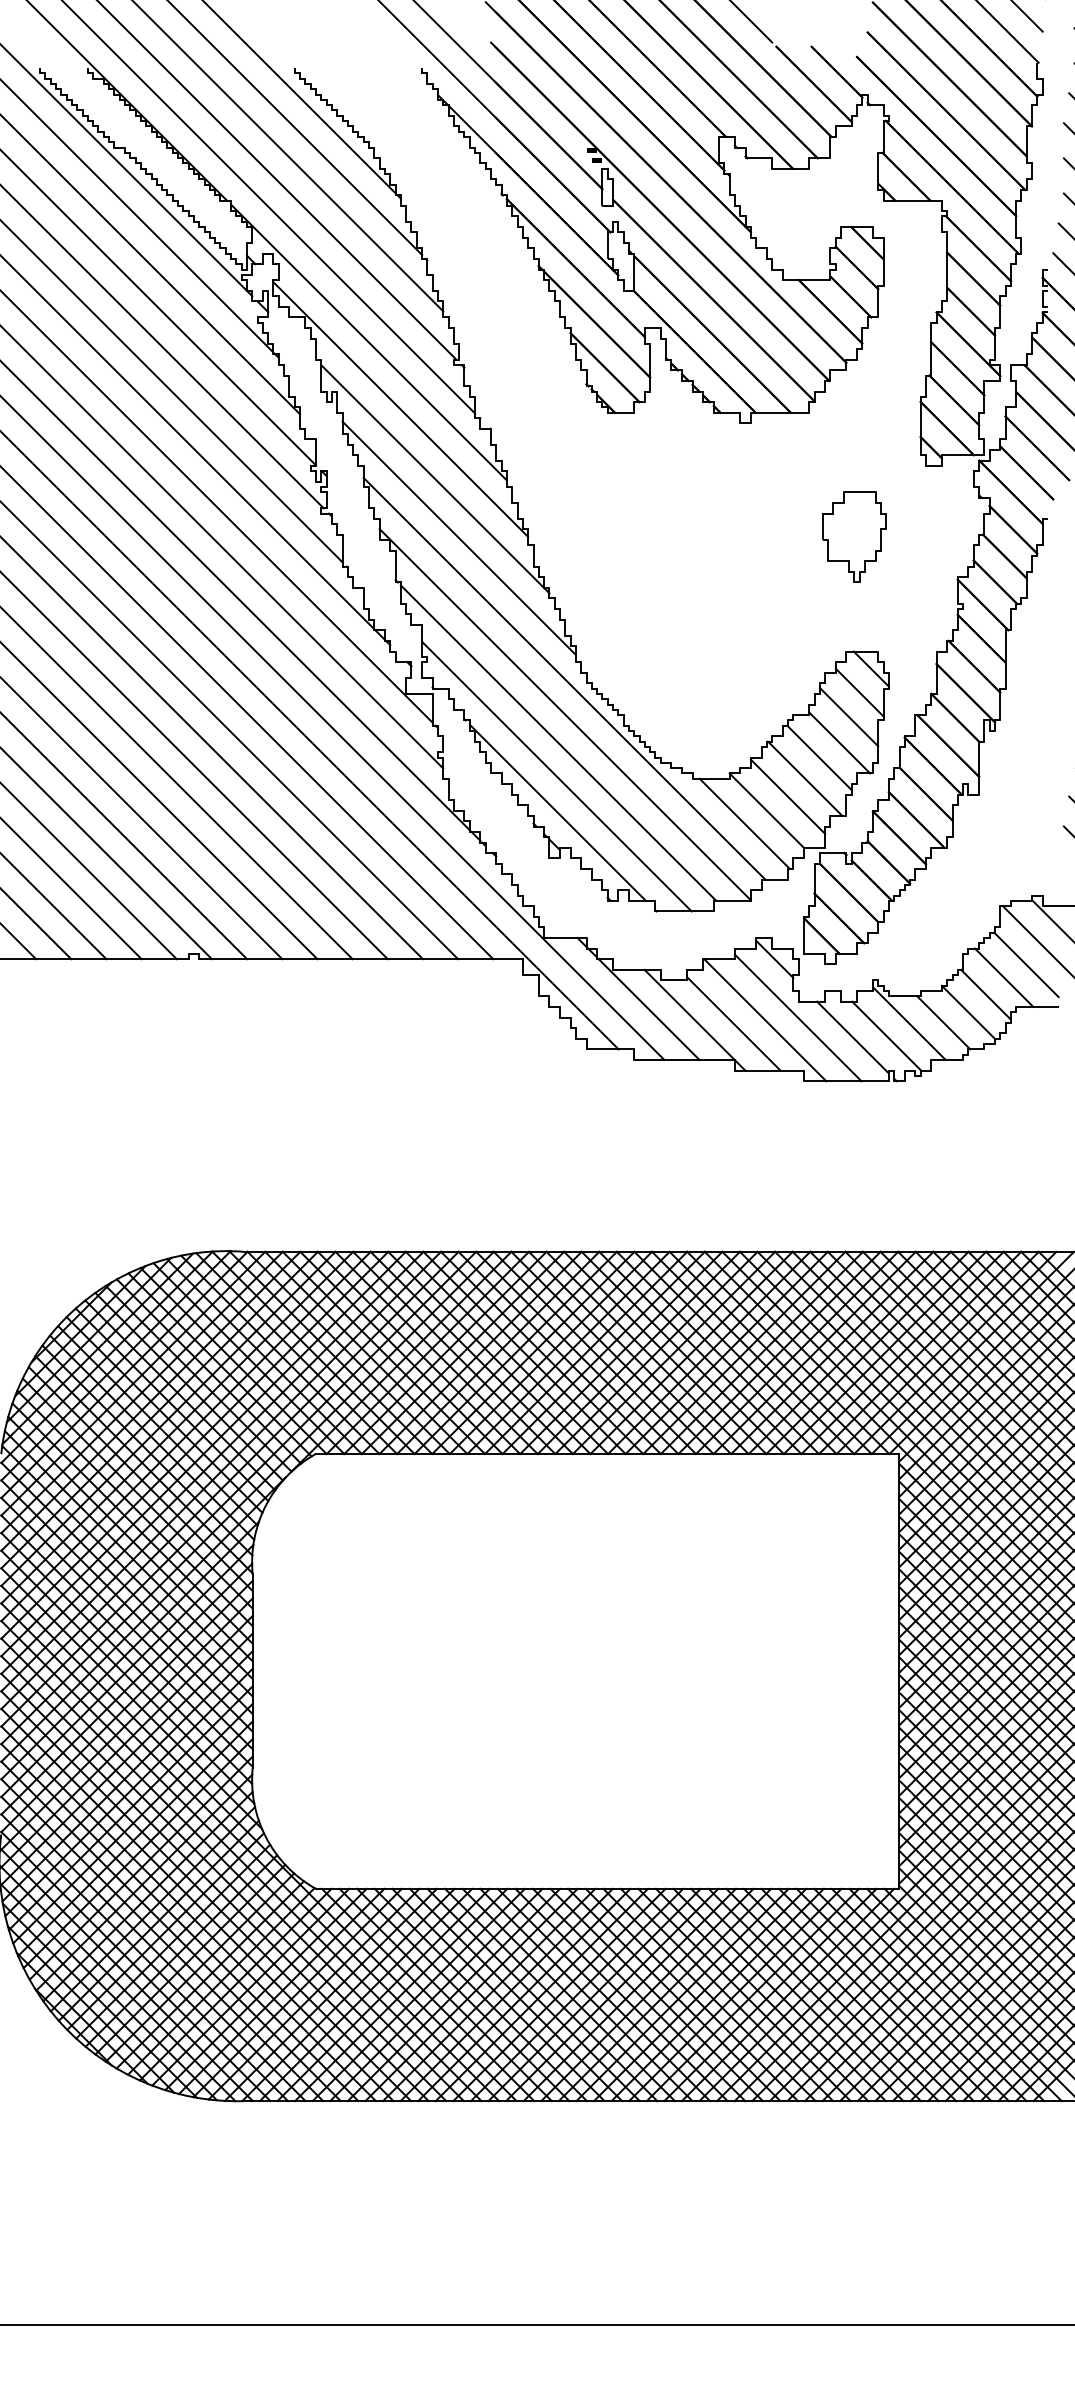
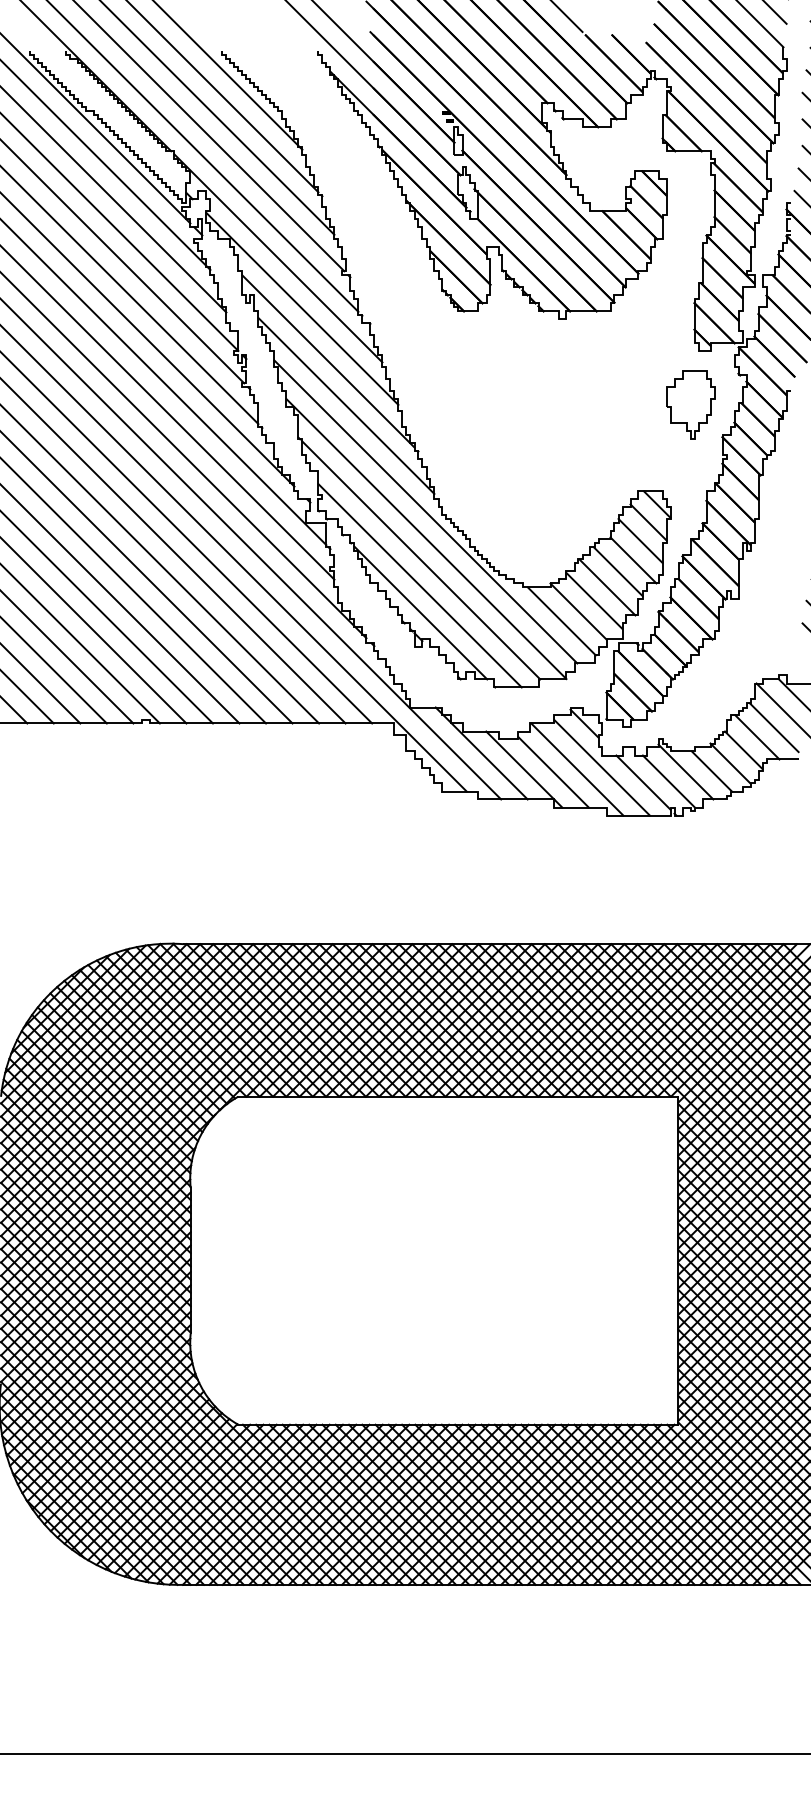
part: (854, 536) -> (690, 404), moved

